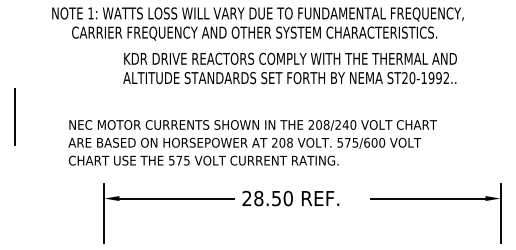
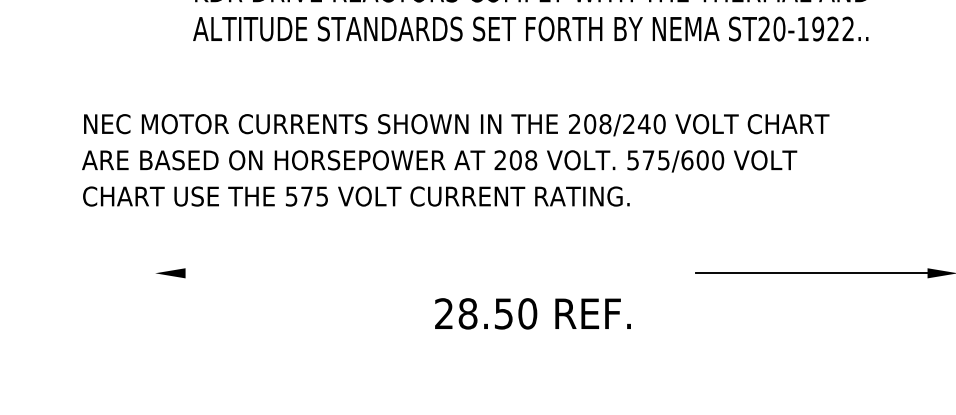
text: (438, 78) -> (832, 29), ST20-1992.. -> ST20-1922..
line: (176, 198) -> (301, 273), removed
text: (290, 198) -> (532, 313), moved
line: (104, 212) -> (155, 301), removed

